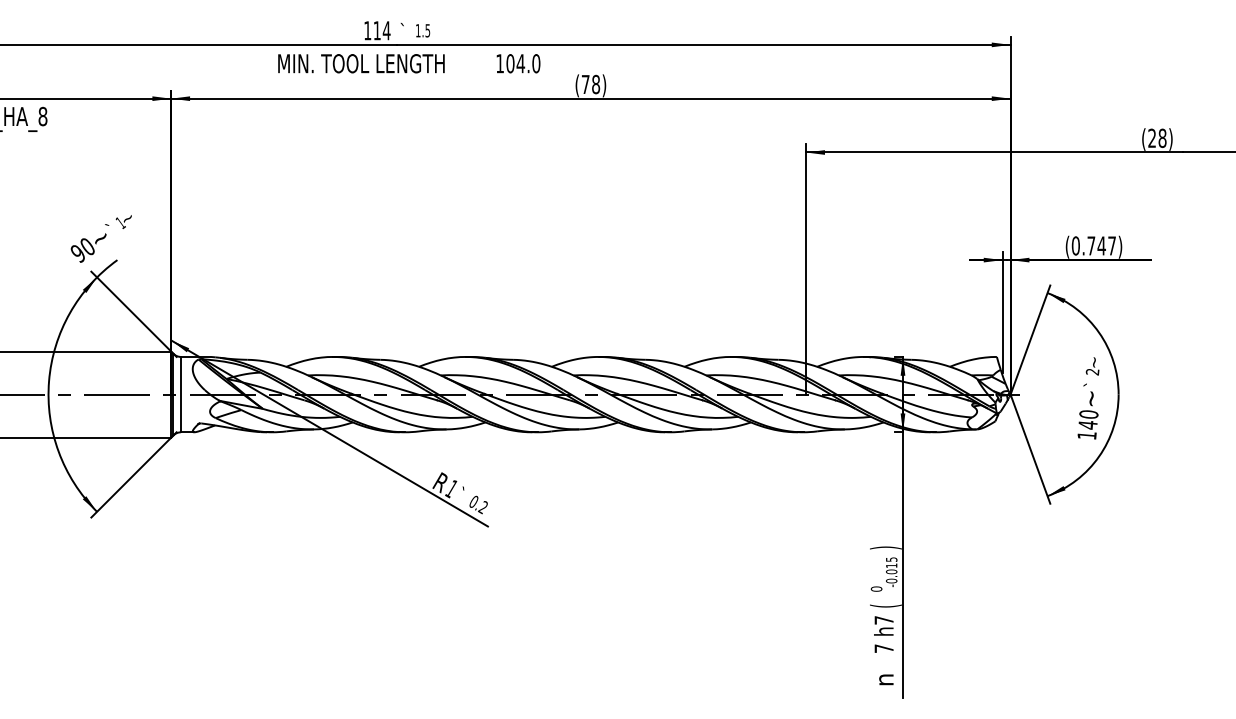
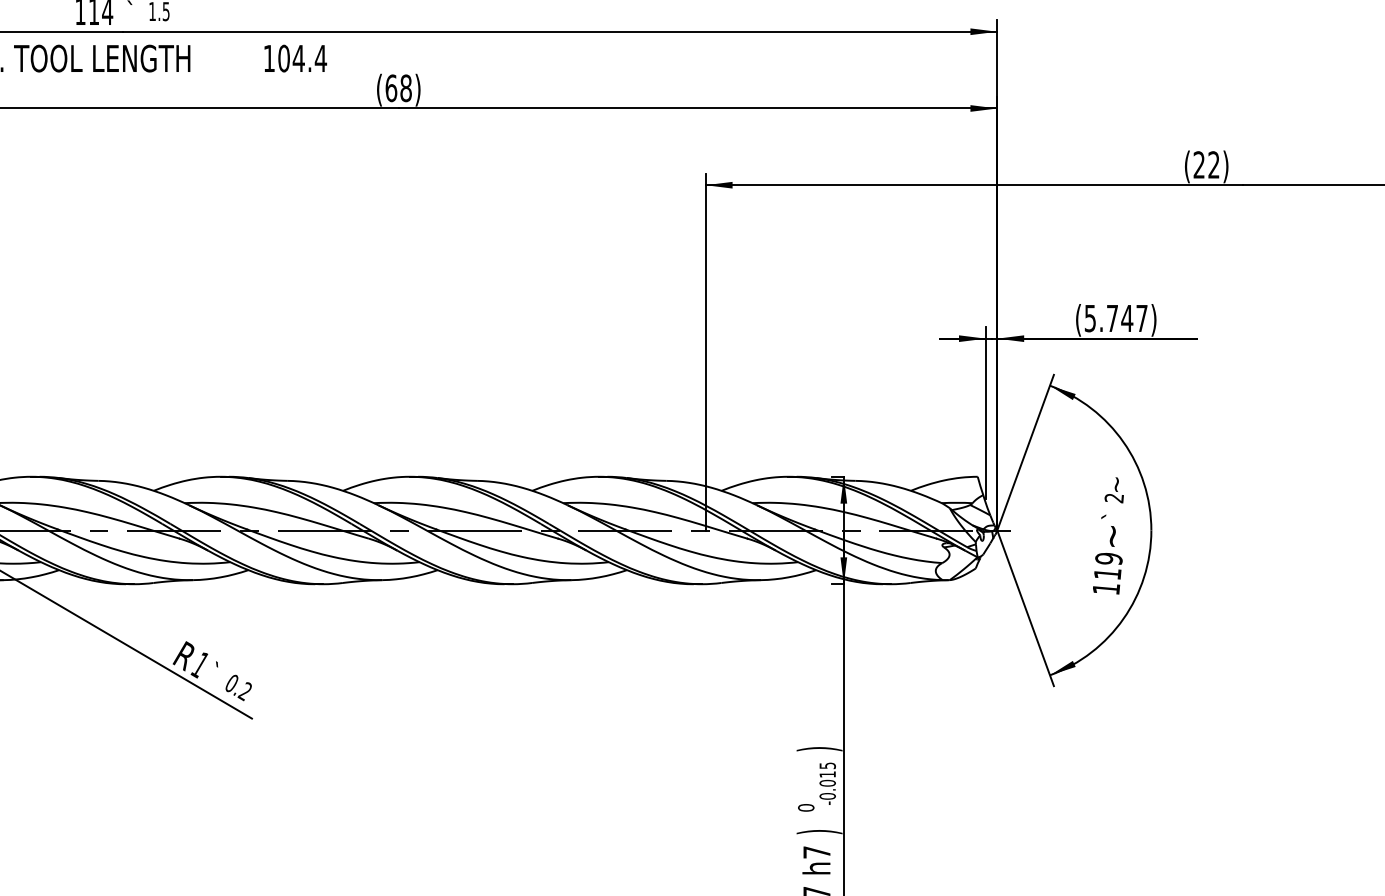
text: (536, 63) -> (321, 58), 104.0 -> 104.4
text: (585, 84) -> (391, 88), (78) -> (68)
text: (1162, 138) -> (1213, 165), (28) -> (22)
text: (1075, 245) -> (1089, 317), (0.747) -> (5.747)
text: (1088, 419) -> (1108, 565), 140 -> 119
text: (885, 605) -> (818, 831), ( -> )

